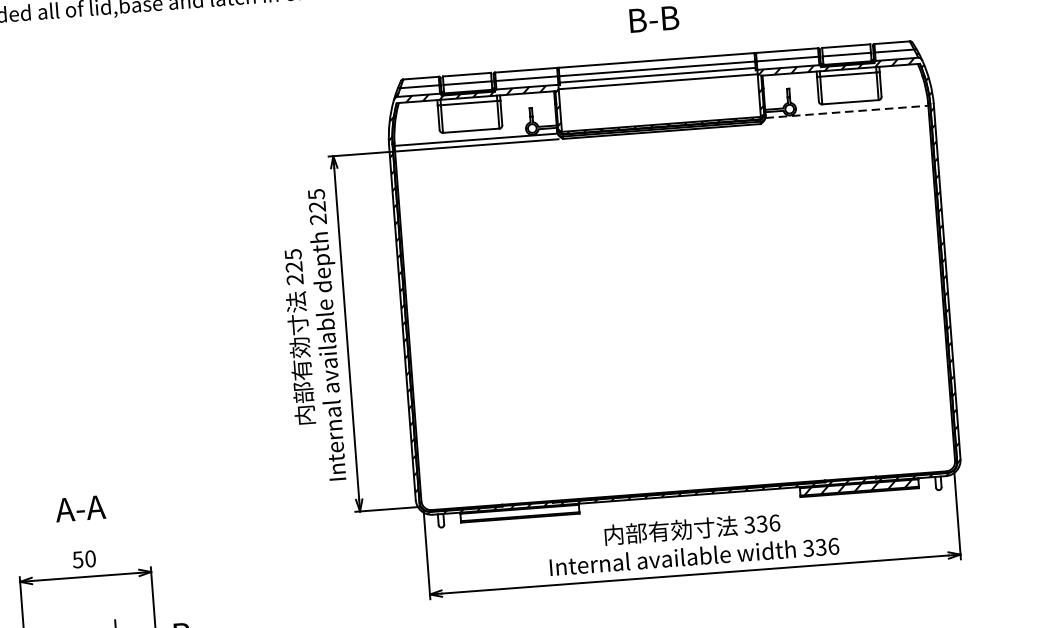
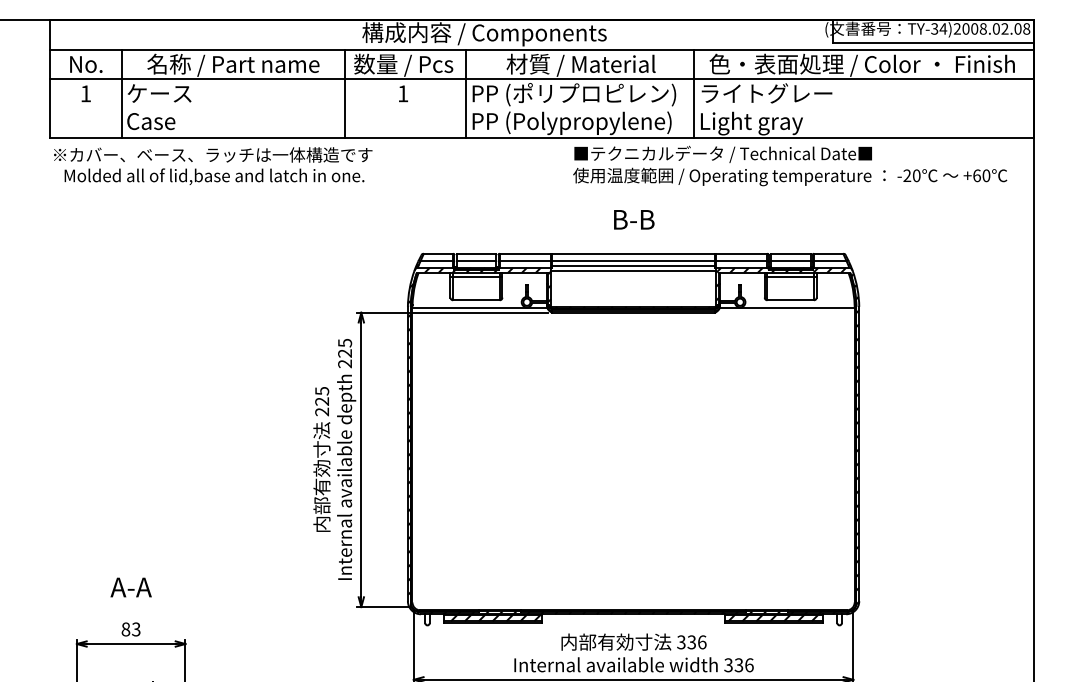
line: (847, 112) -> (787, 308), dashed -> solid
hatch: (523, 513) -> (495, 618), added
text: (83, 559) -> (130, 629), 50 -> 83

